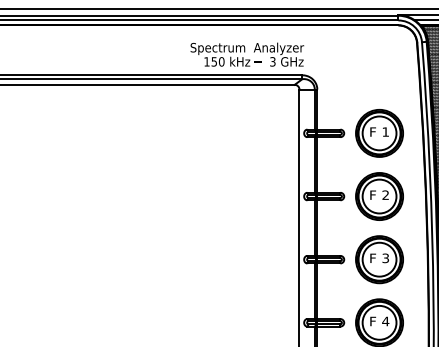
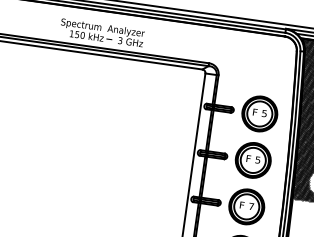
text: (247, 54) -> (102, 32), moved
text: (385, 131) -> (264, 113), 1 -> 5
text: (385, 194) -> (257, 159), 2 -> 5
text: (385, 258) -> (251, 206), 3 -> 7

